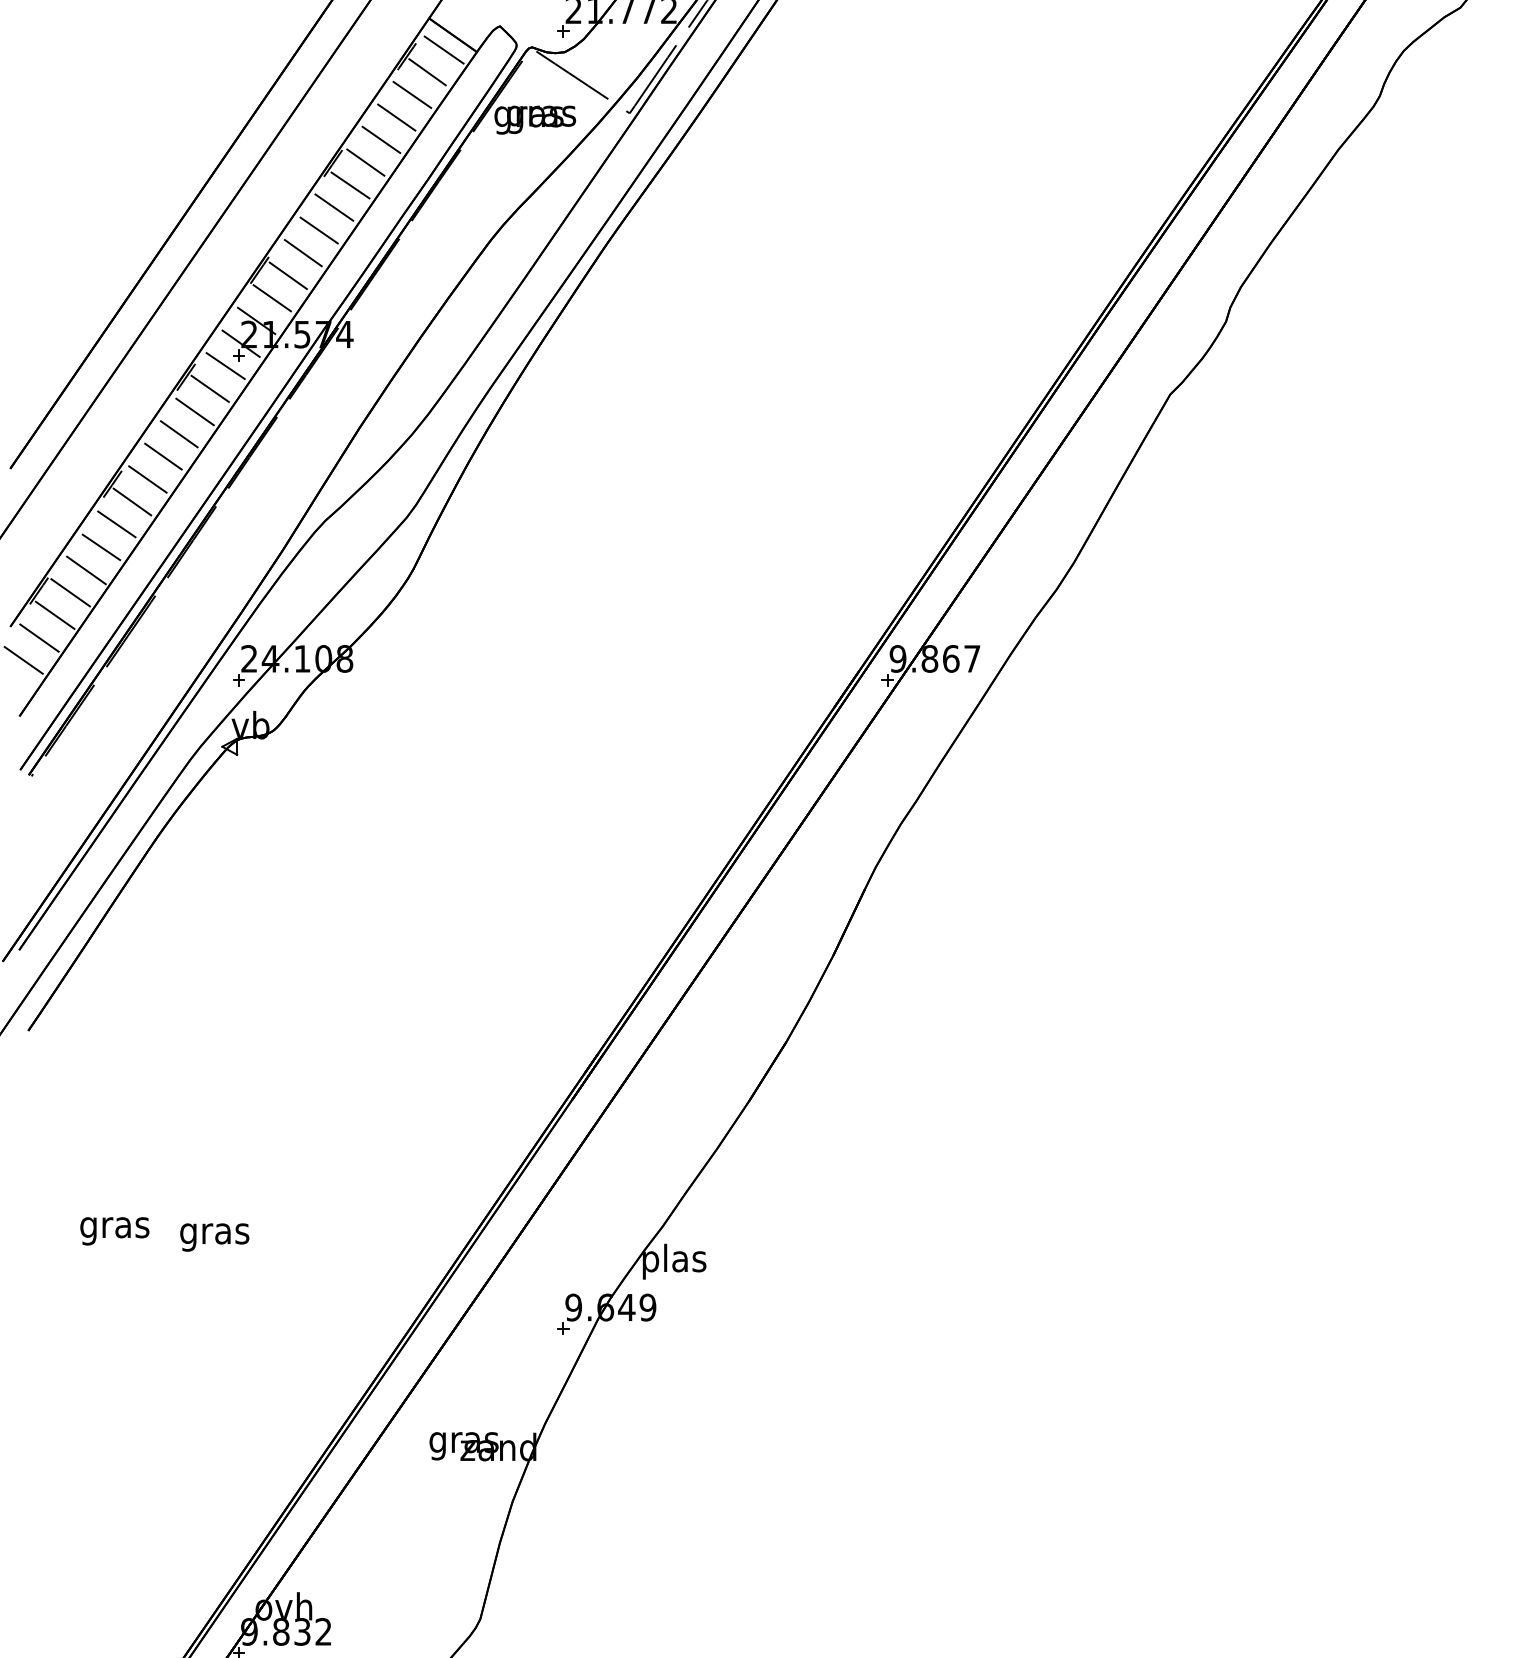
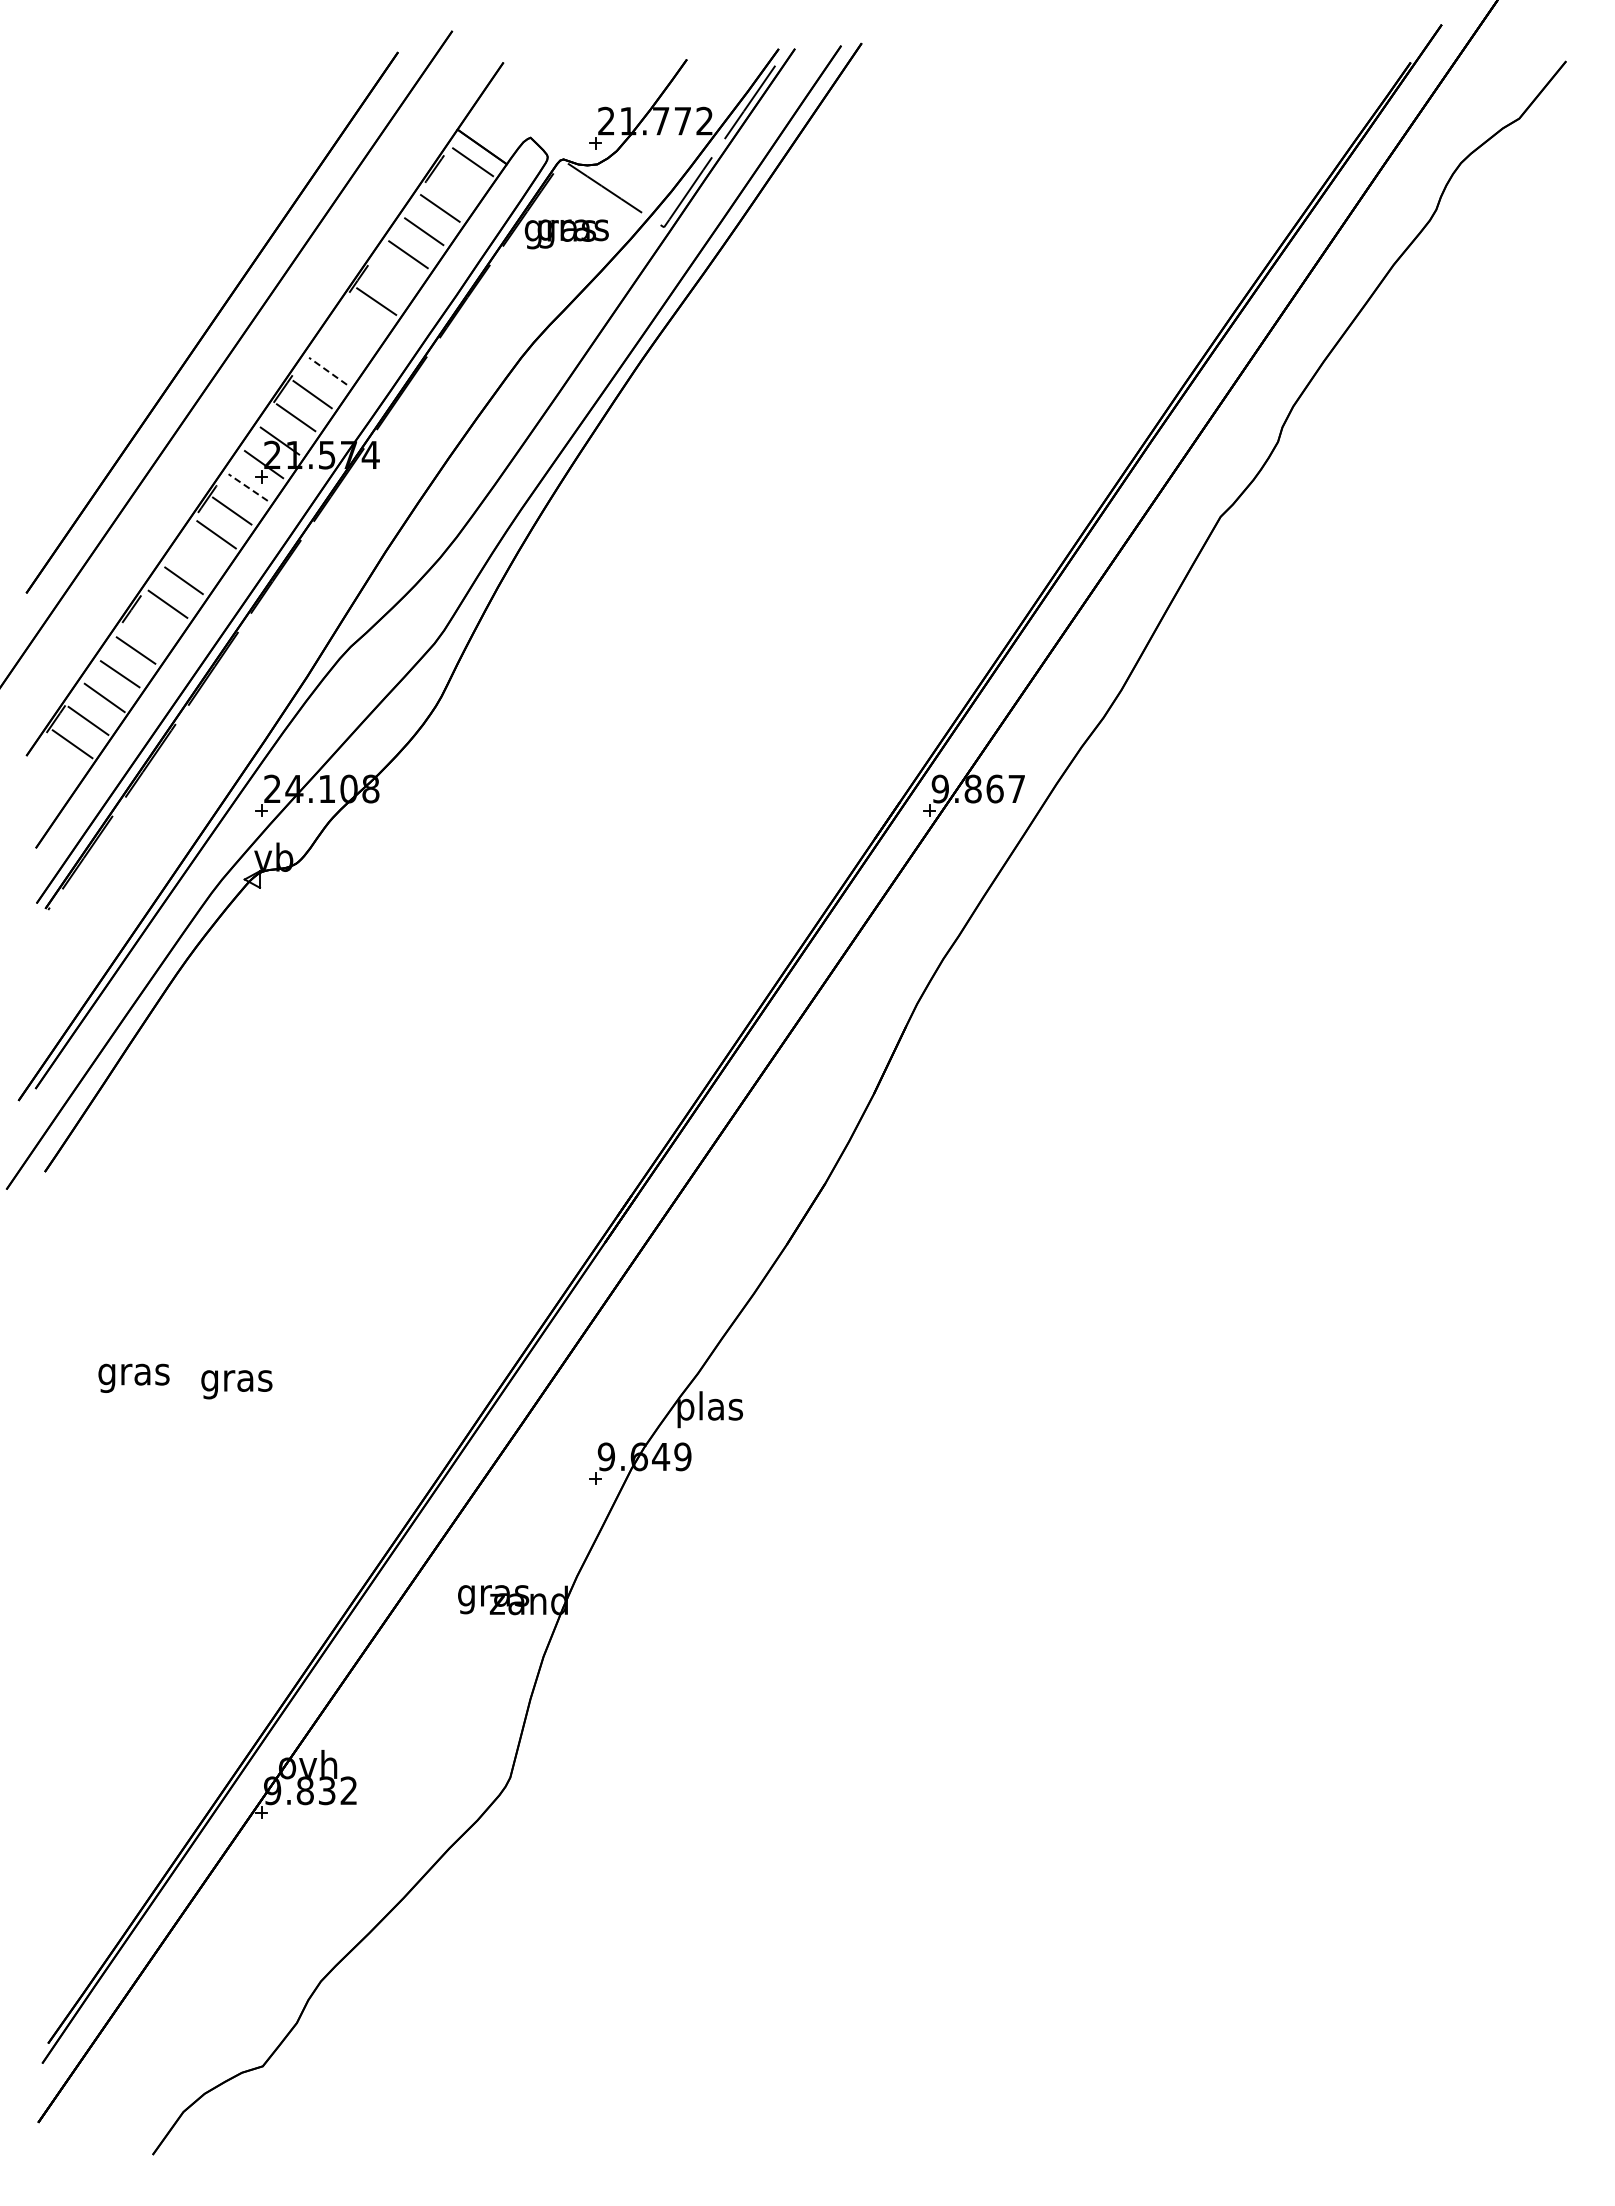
line: (427, 71) -> (455, 184), removed
line: (365, 162) -> (392, 277), removed
line: (333, 206) -> (359, 323), removed
line: (319, 230) -> (344, 347), removed
line: (302, 252) -> (327, 370), solid -> dashed
line: (226, 366) -> (248, 487), solid -> dashed
line: (179, 434) -> (200, 557), removed
line: (131, 502) -> (151, 627), removed
line: (39, 637) -> (56, 767), removed
line: (23, 660) -> (39, 790), removed

